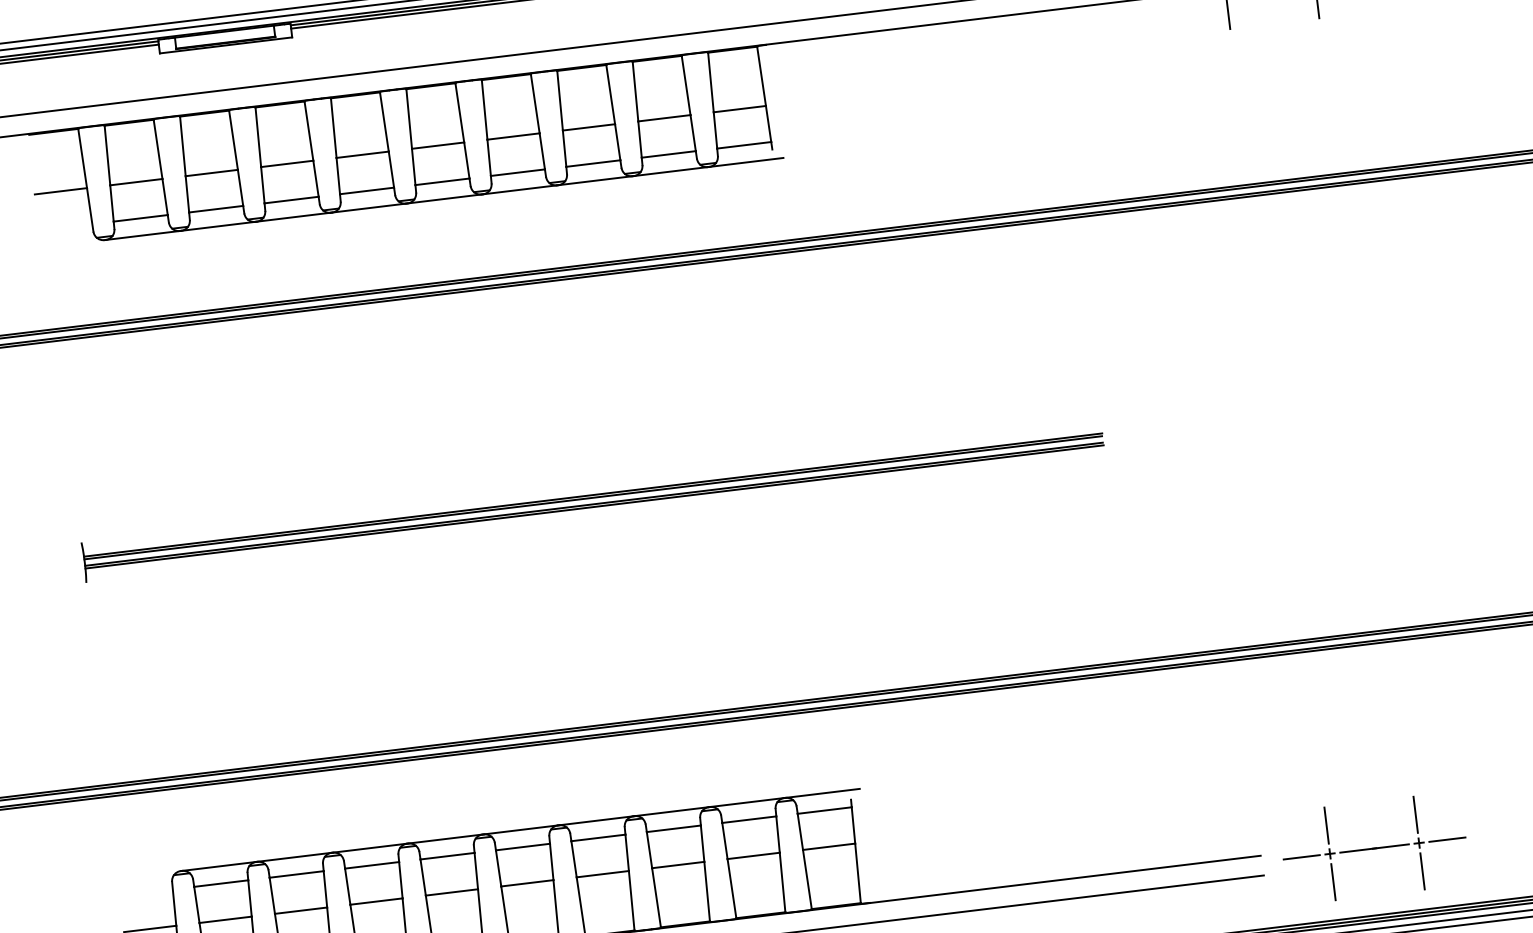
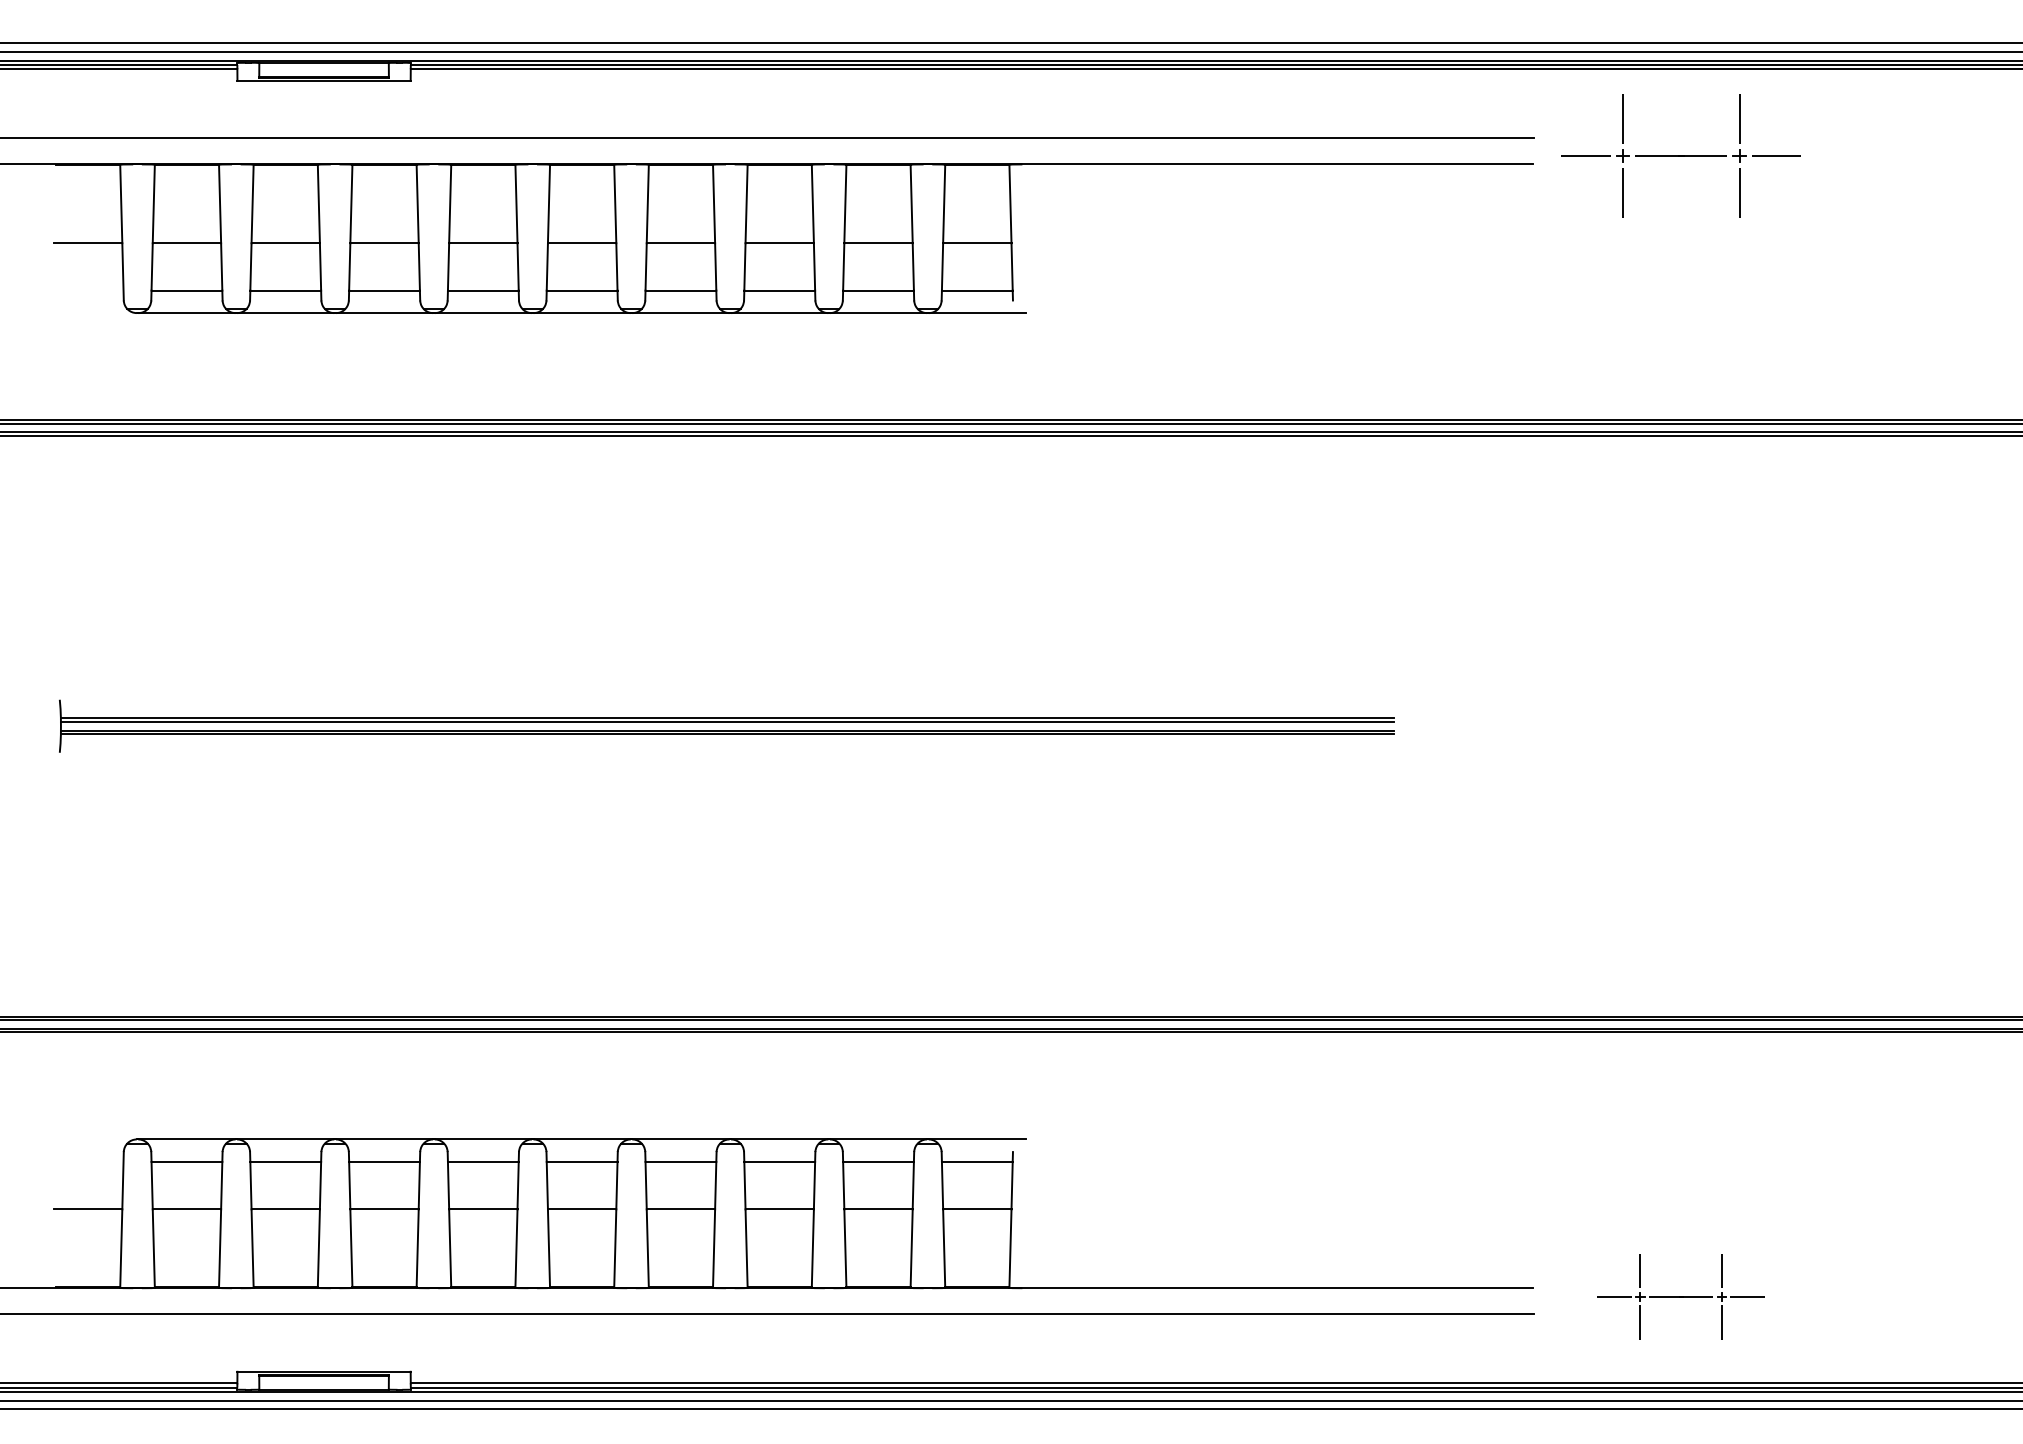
part: (1374, 848) -> (1680, 1296), size x0.7

